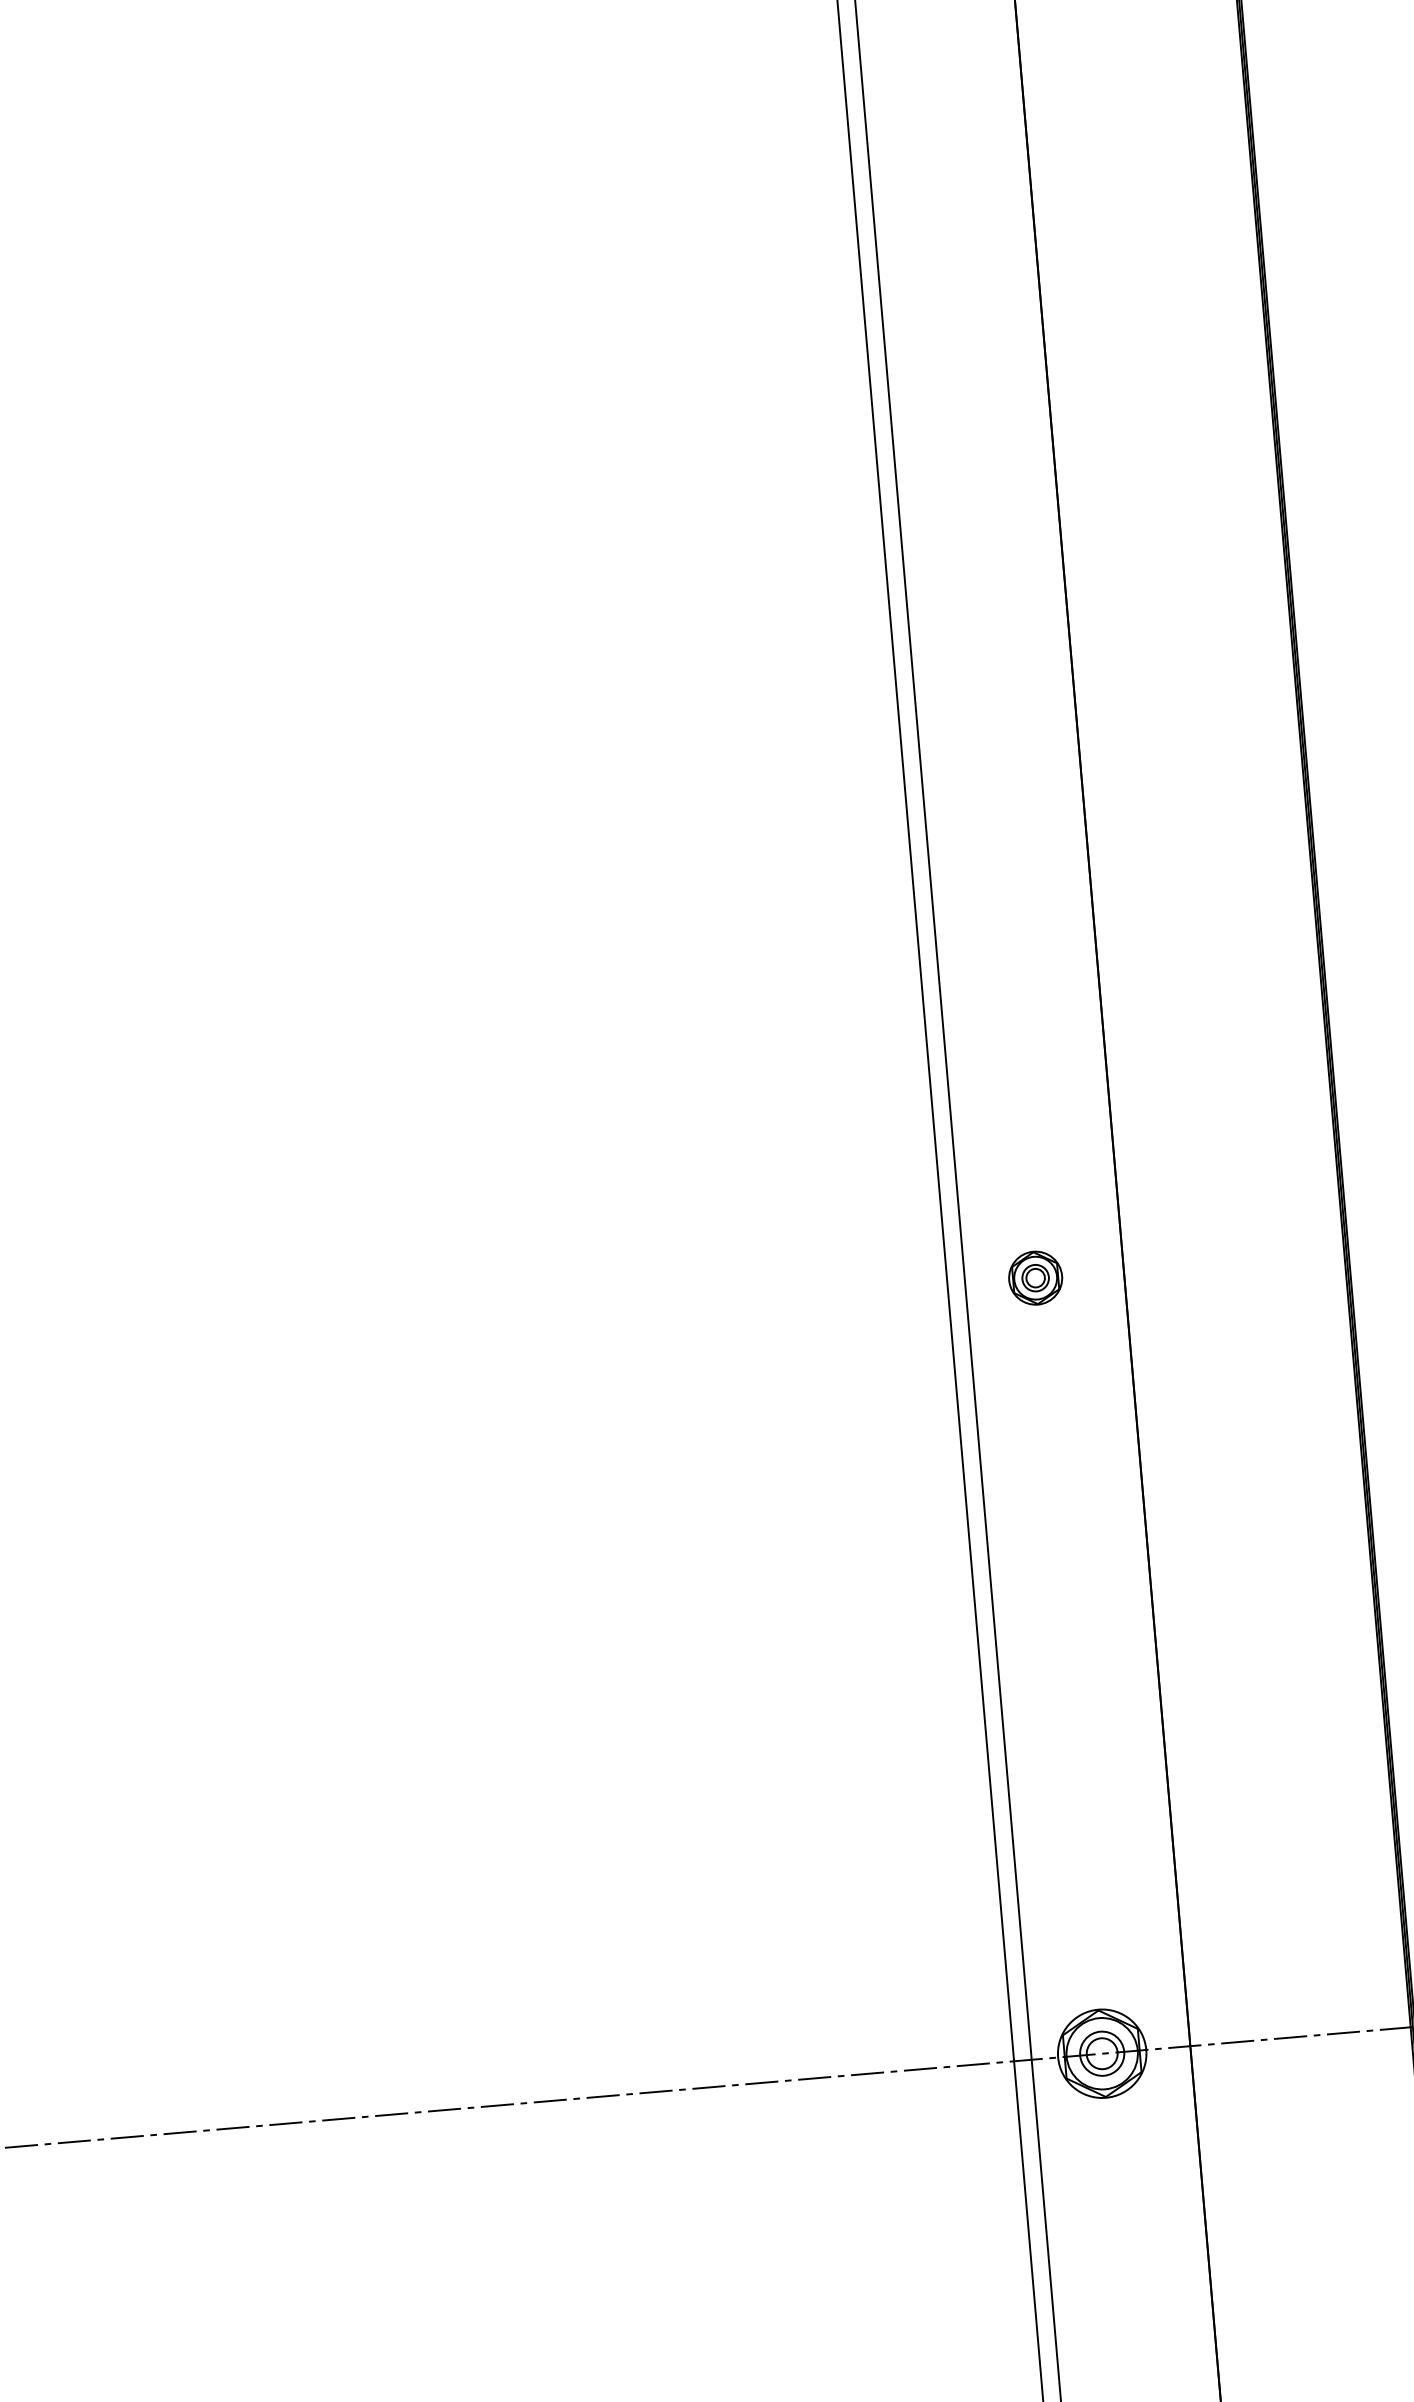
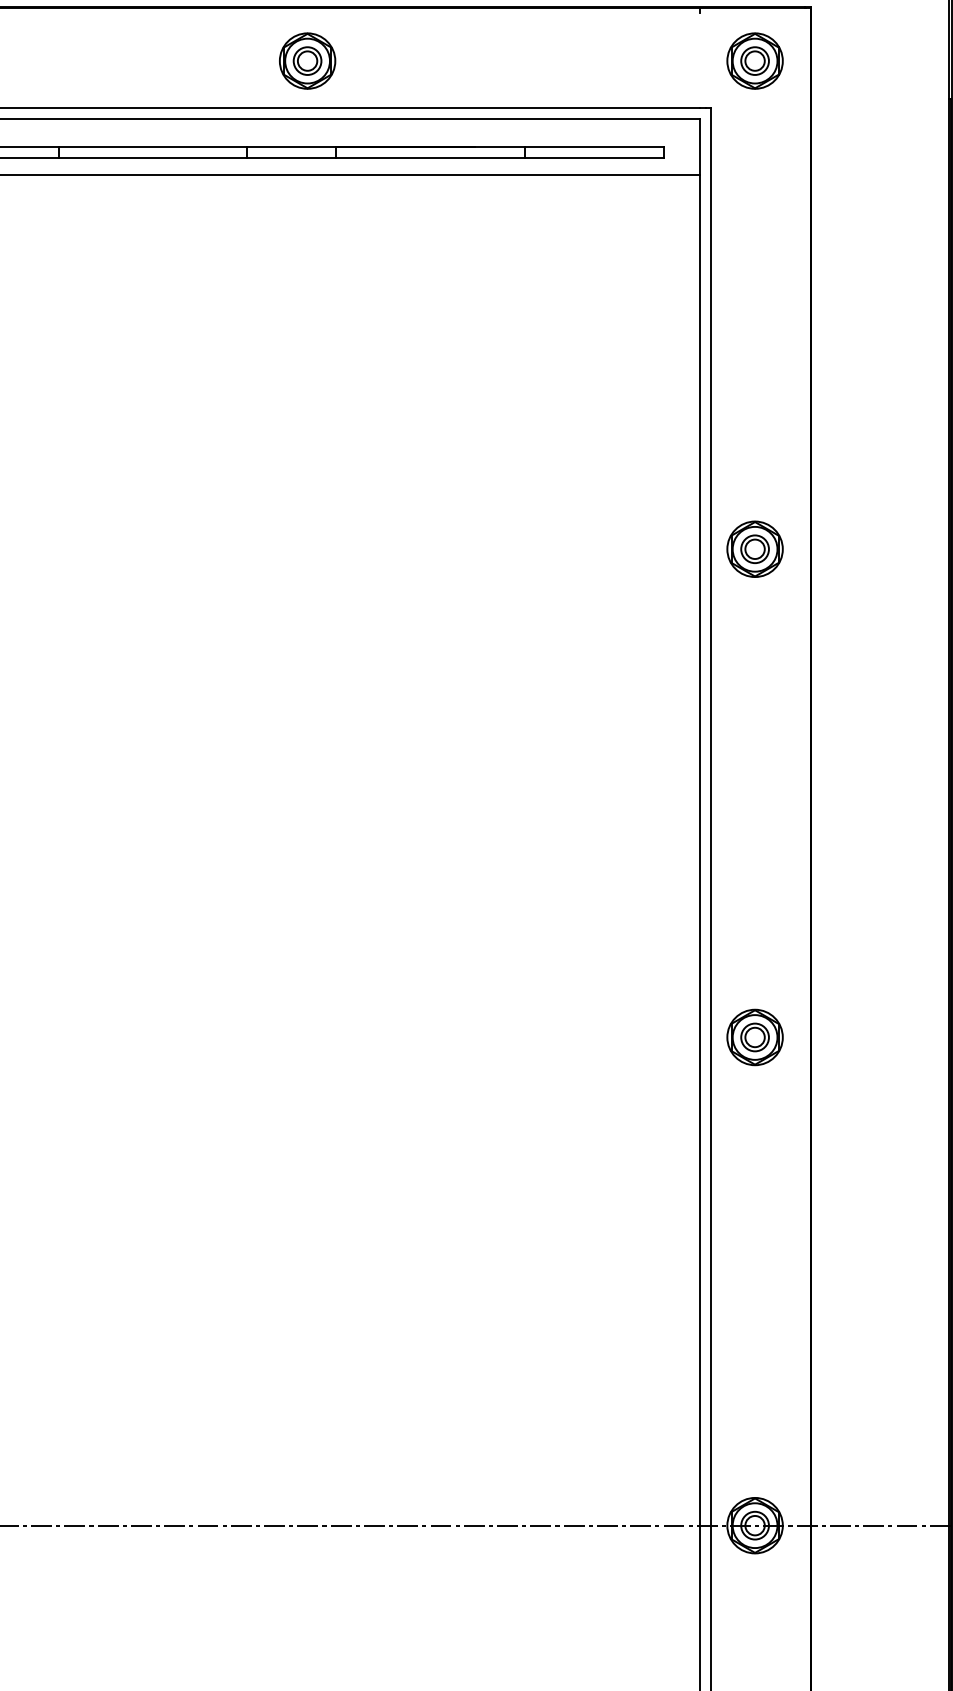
part: (968, 501) -> (754, 548), added
part: (1034, 1278) -> (754, 1037), size x1.67

